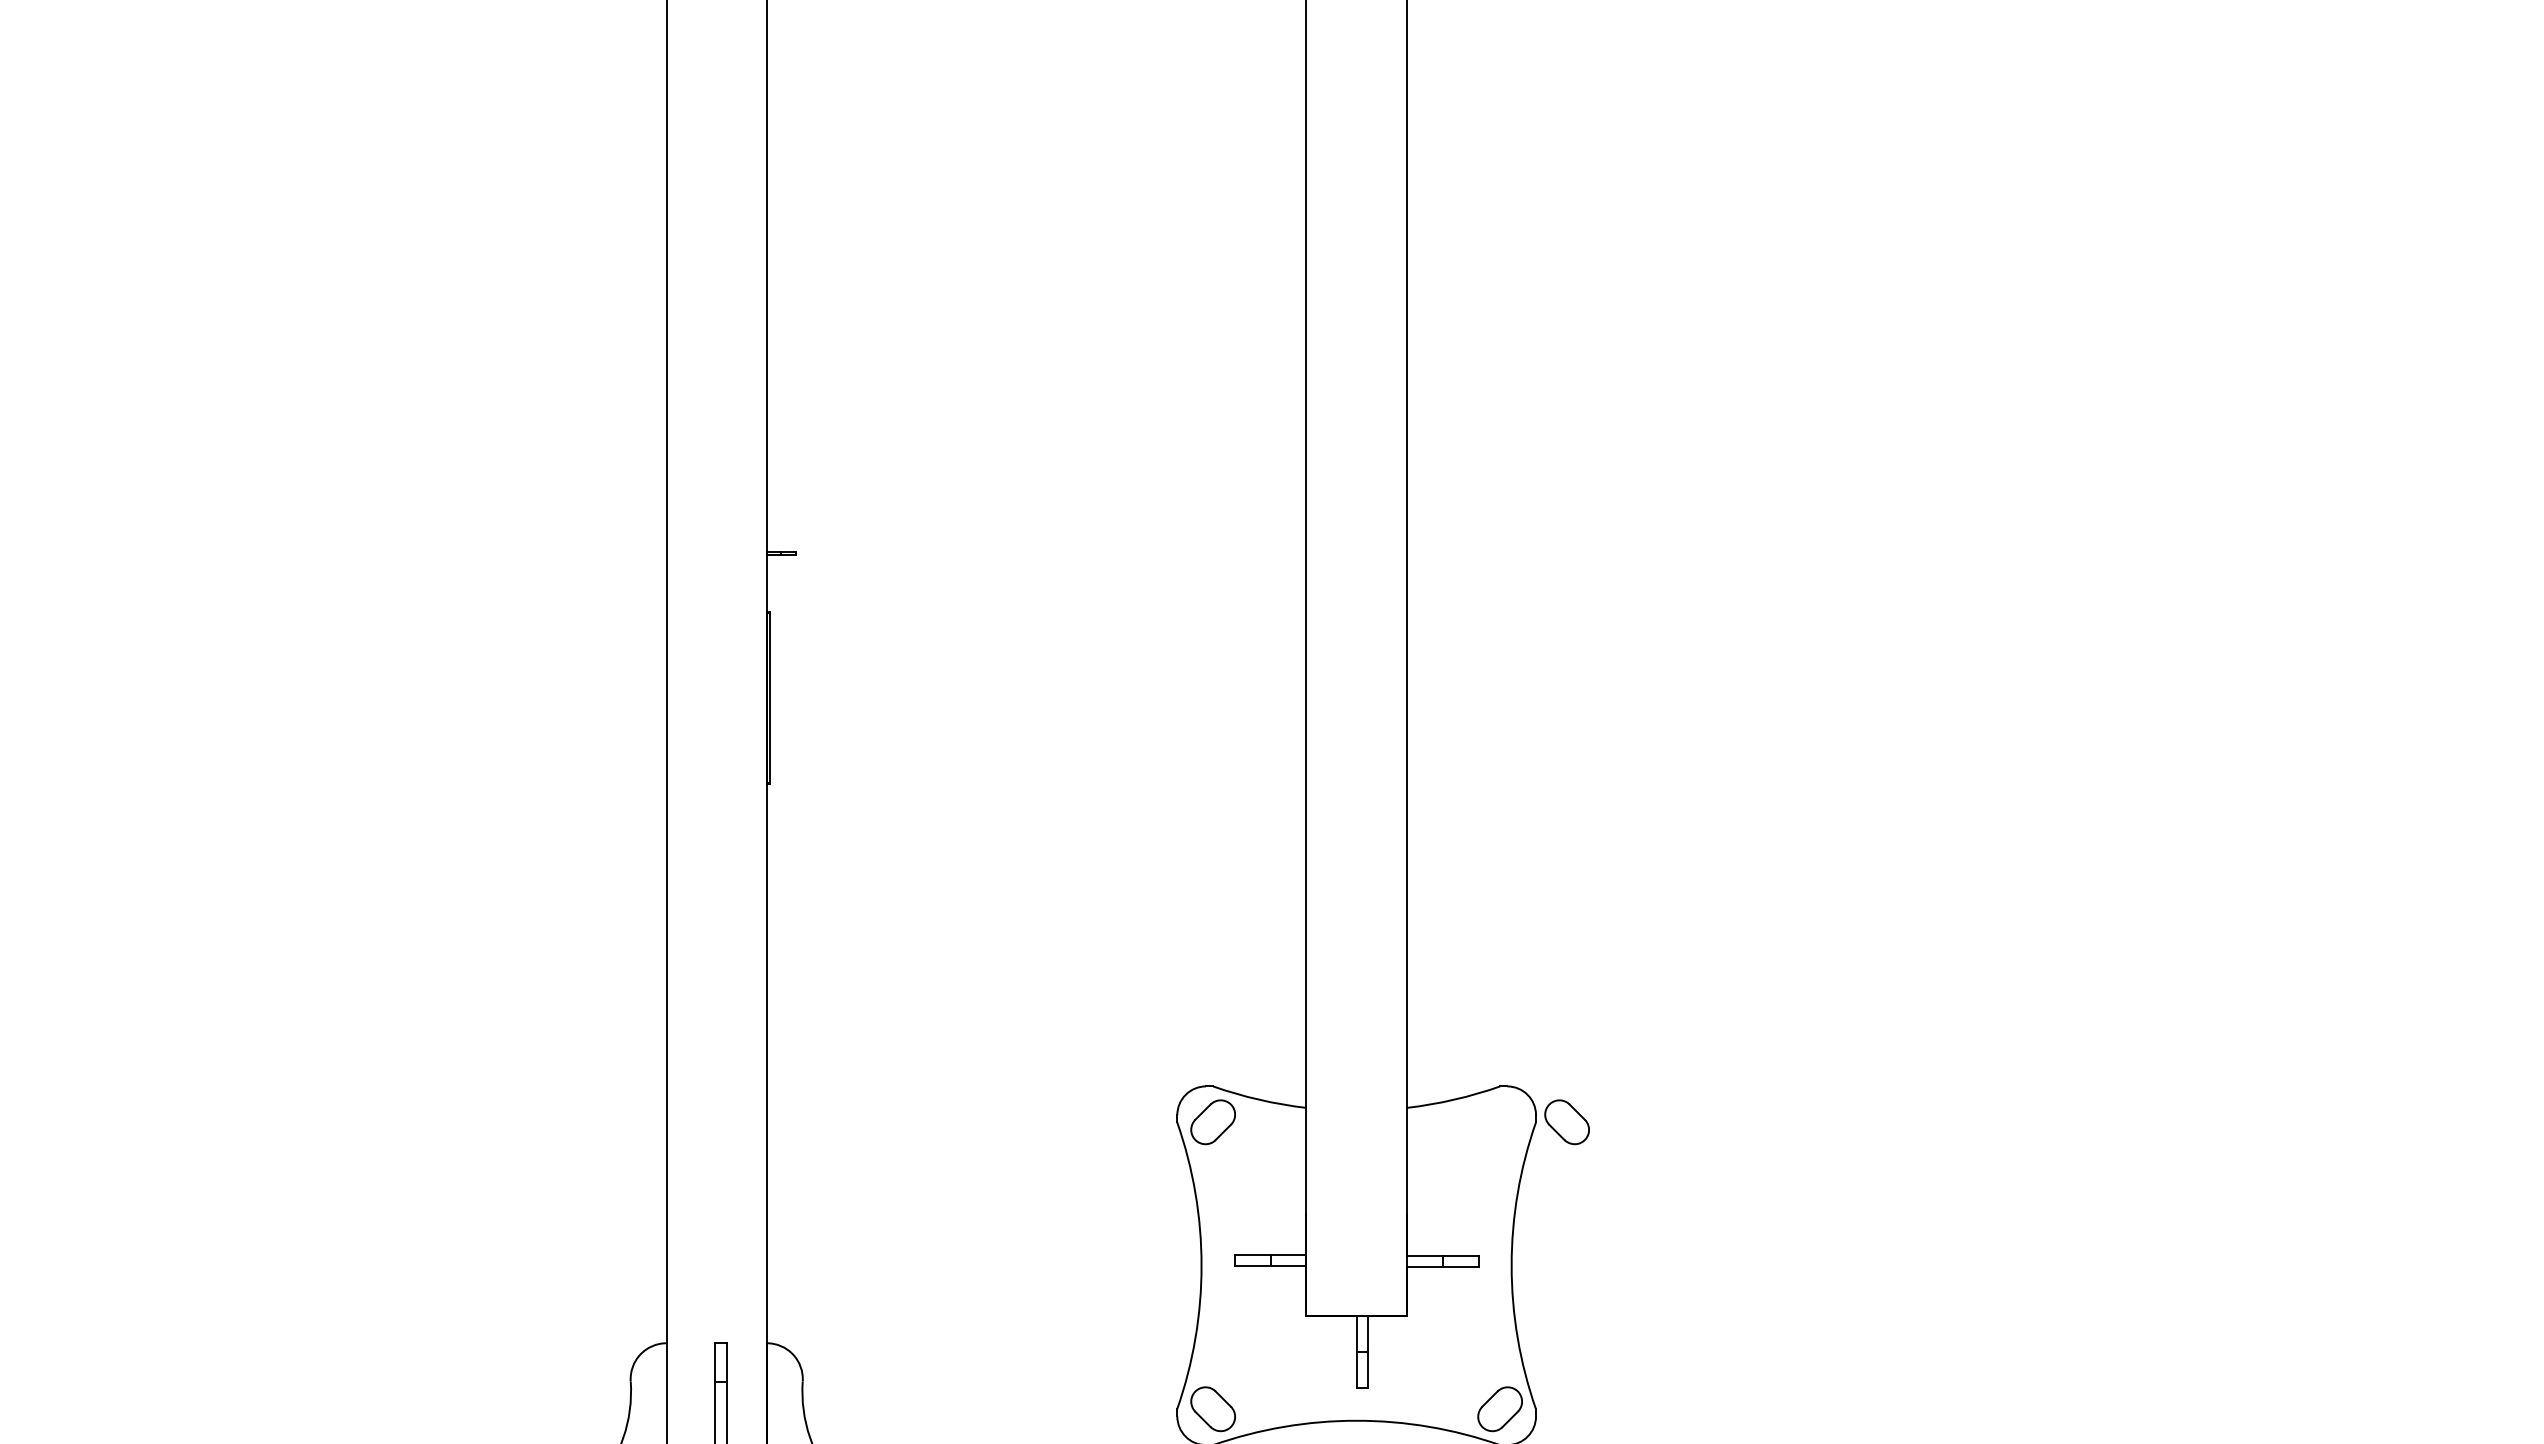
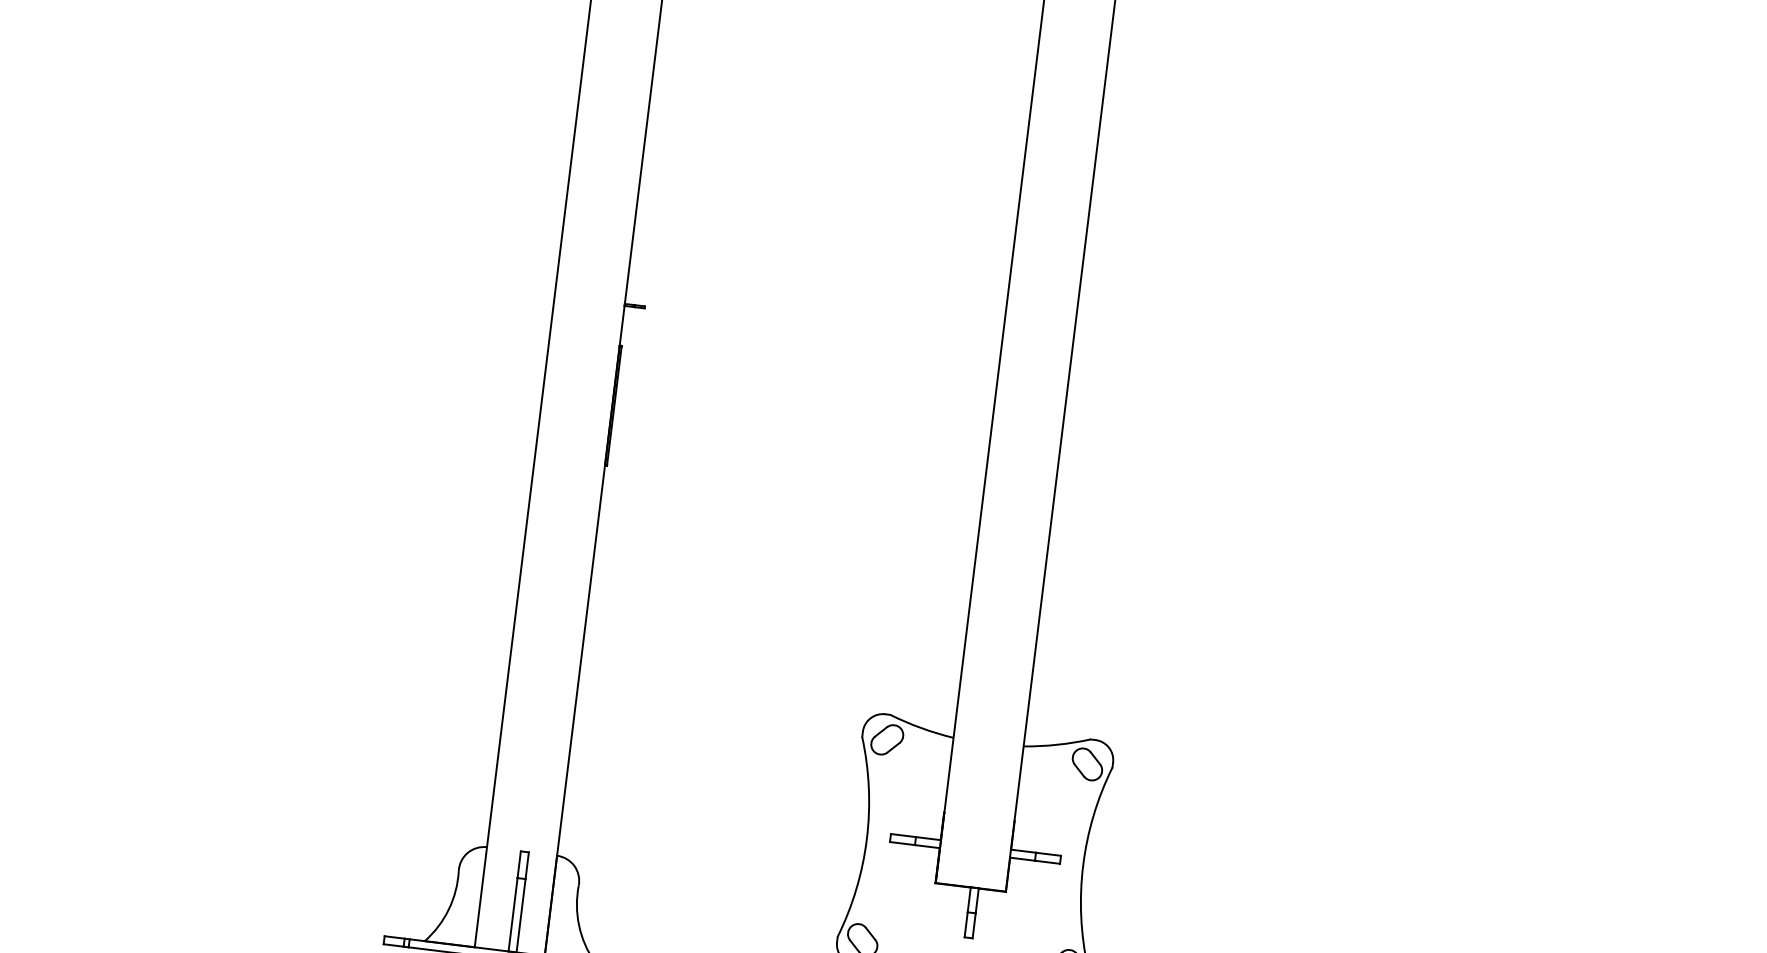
part: (1566, 1122) -> (1086, 764), moved

